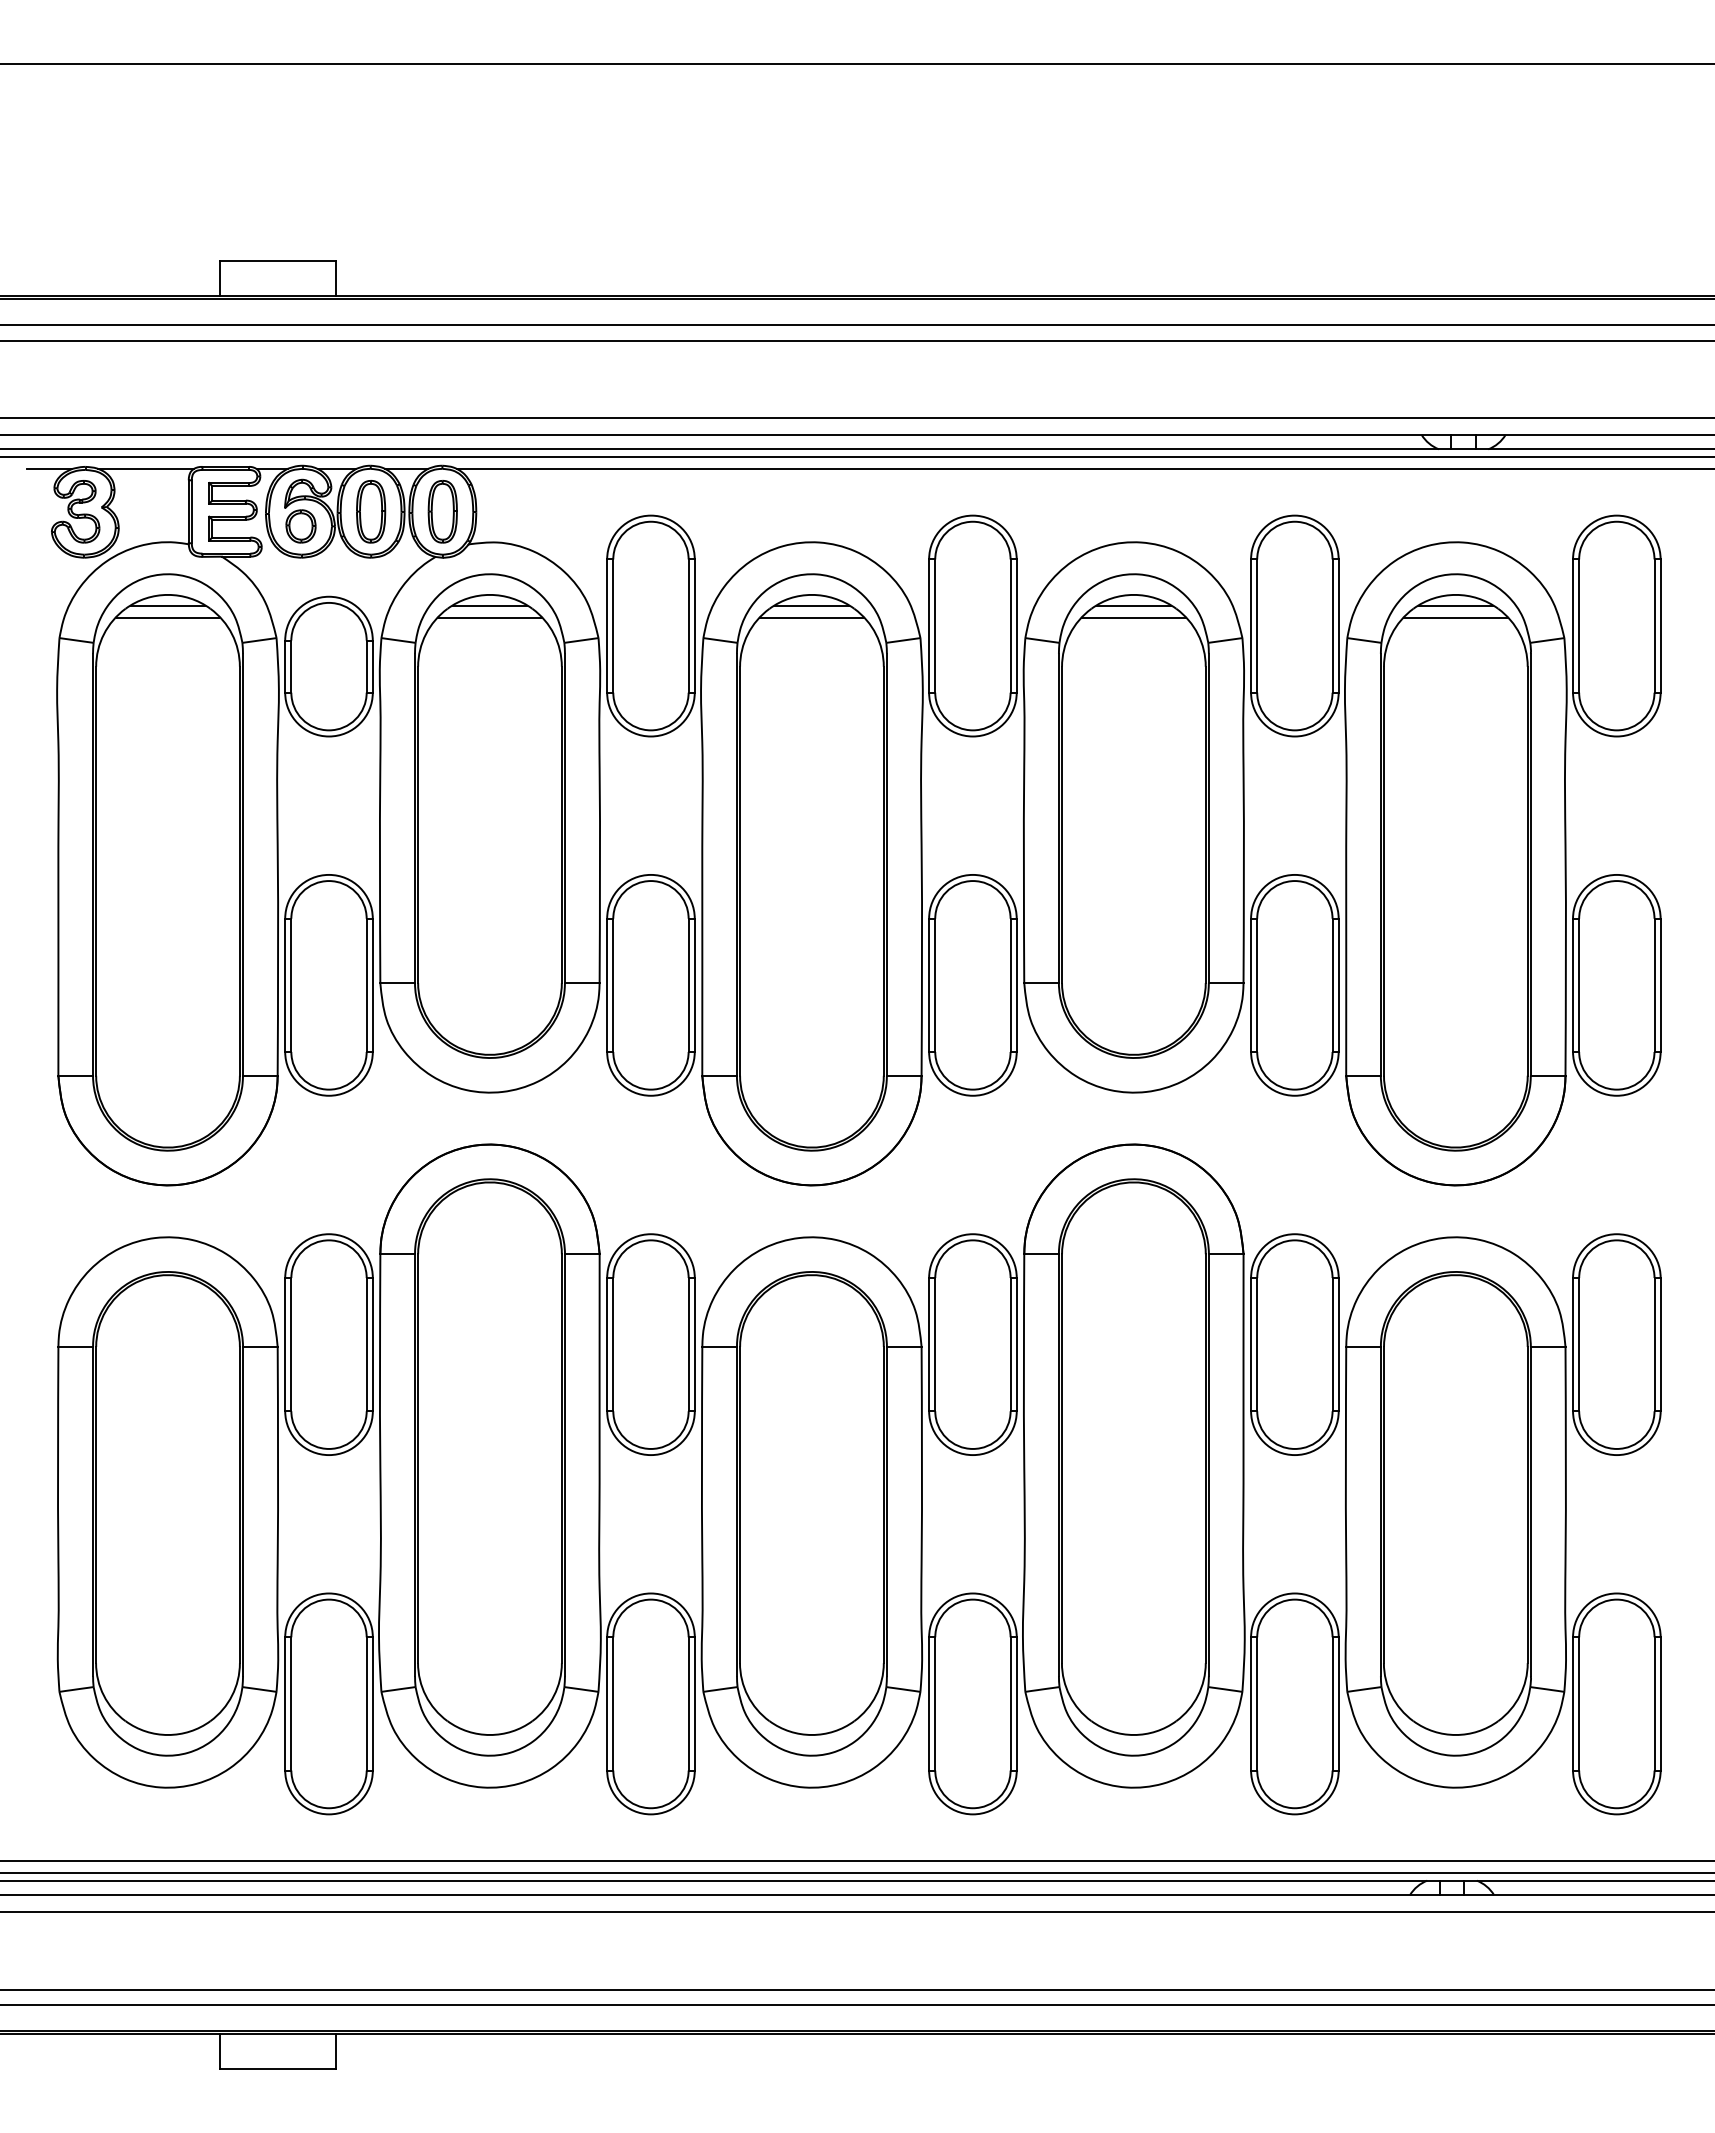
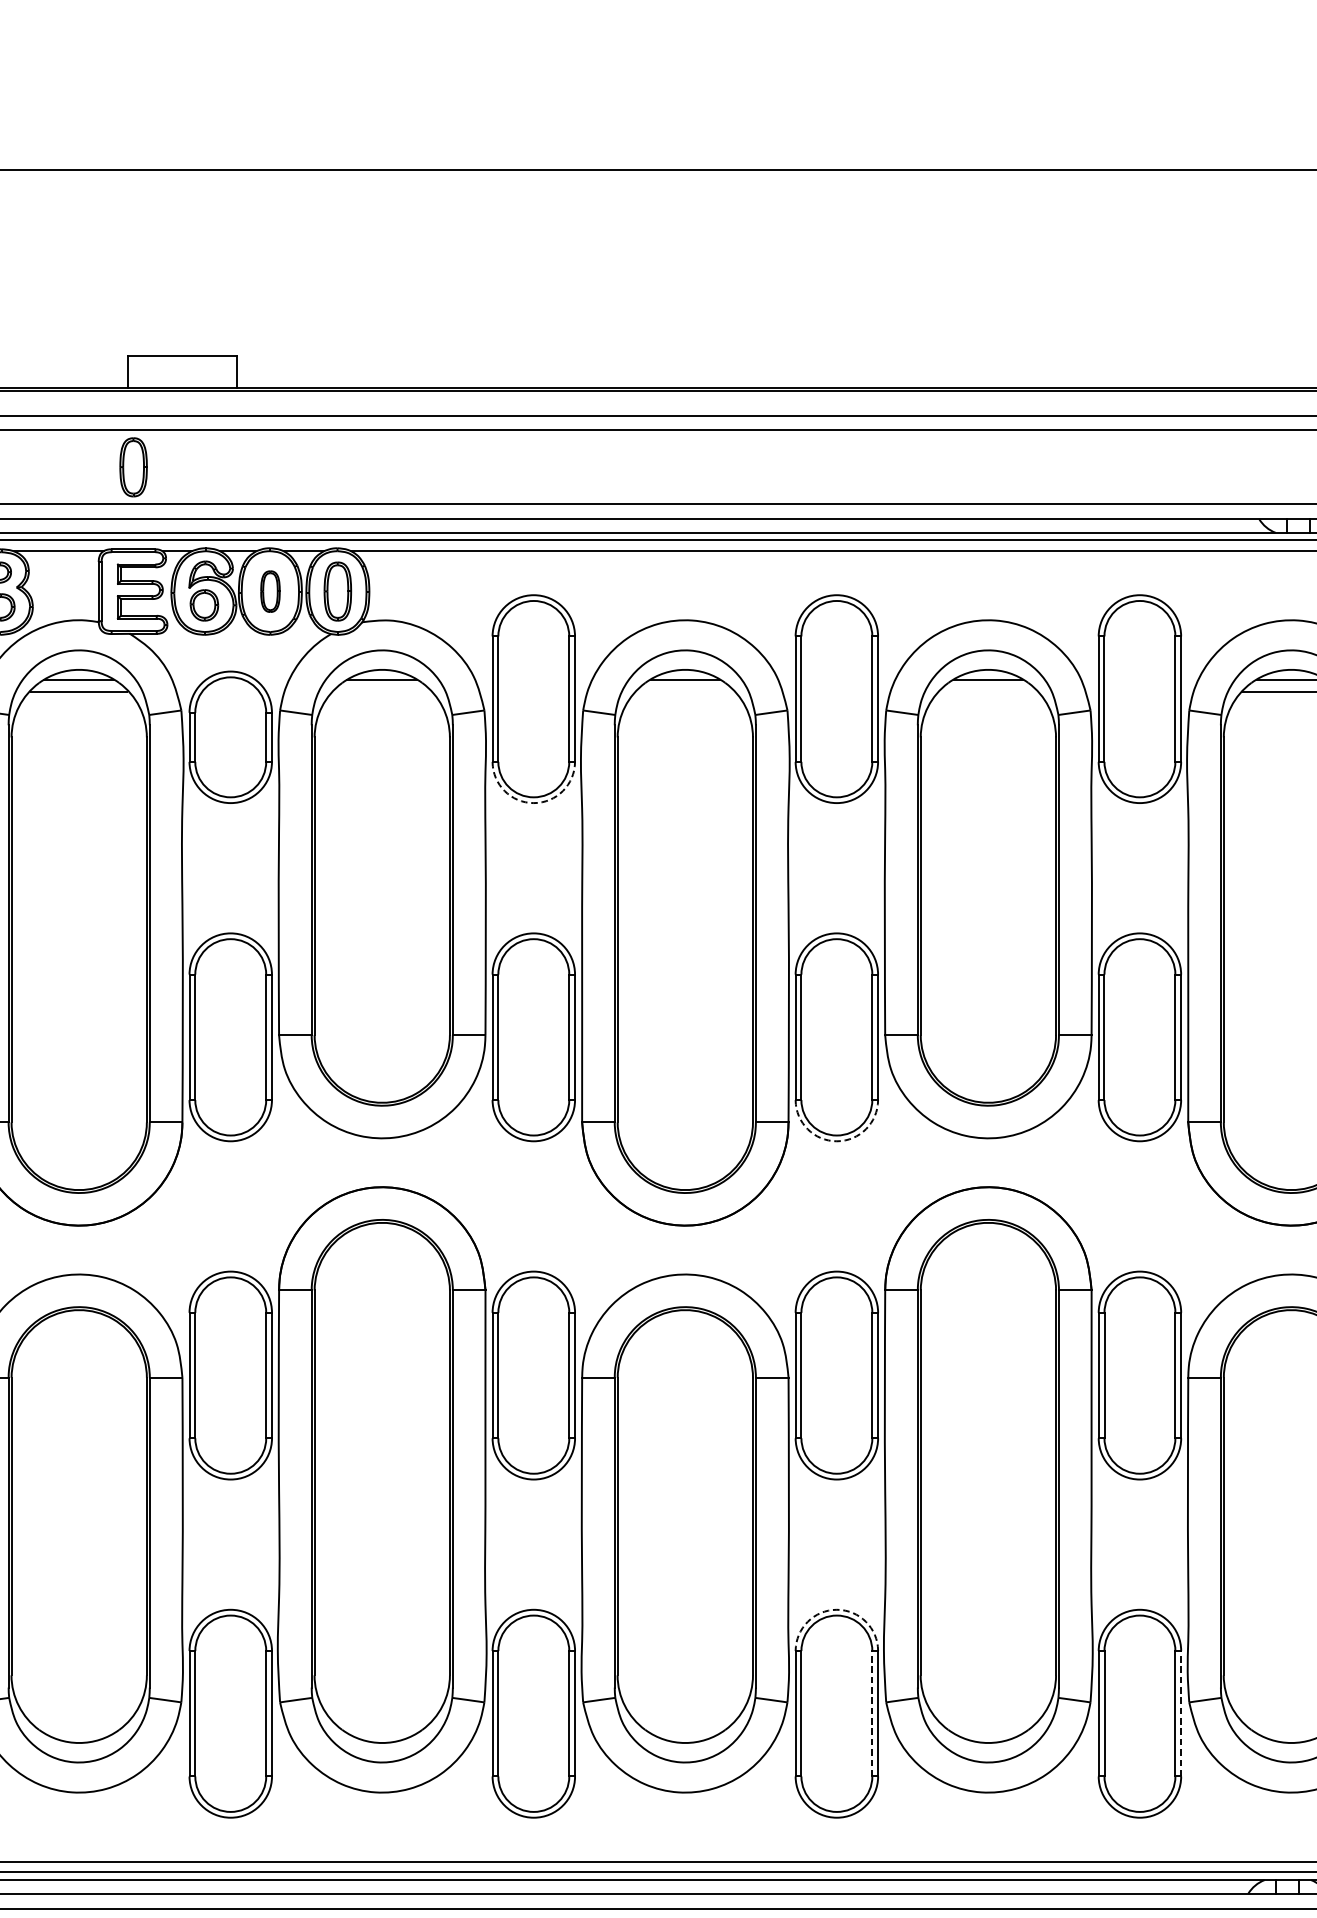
part: (225, 379) -> (133, 467), added
part: (371, 511) -> (270, 591), size x0.7
line: (489, 618) -> (381, 692), removed
line: (811, 618) -> (684, 692), removed
line: (1133, 618) -> (988, 692), removed
arc: (650, 736) -> (533, 803), solid -> dashed
arc: (972, 1095) -> (836, 1141), solid -> dashed
arc: (972, 1593) -> (836, 1609), solid -> dashed
line: (1010, 1703) -> (872, 1713), solid -> dashed
line: (1338, 1703) -> (1180, 1713), solid -> dashed

